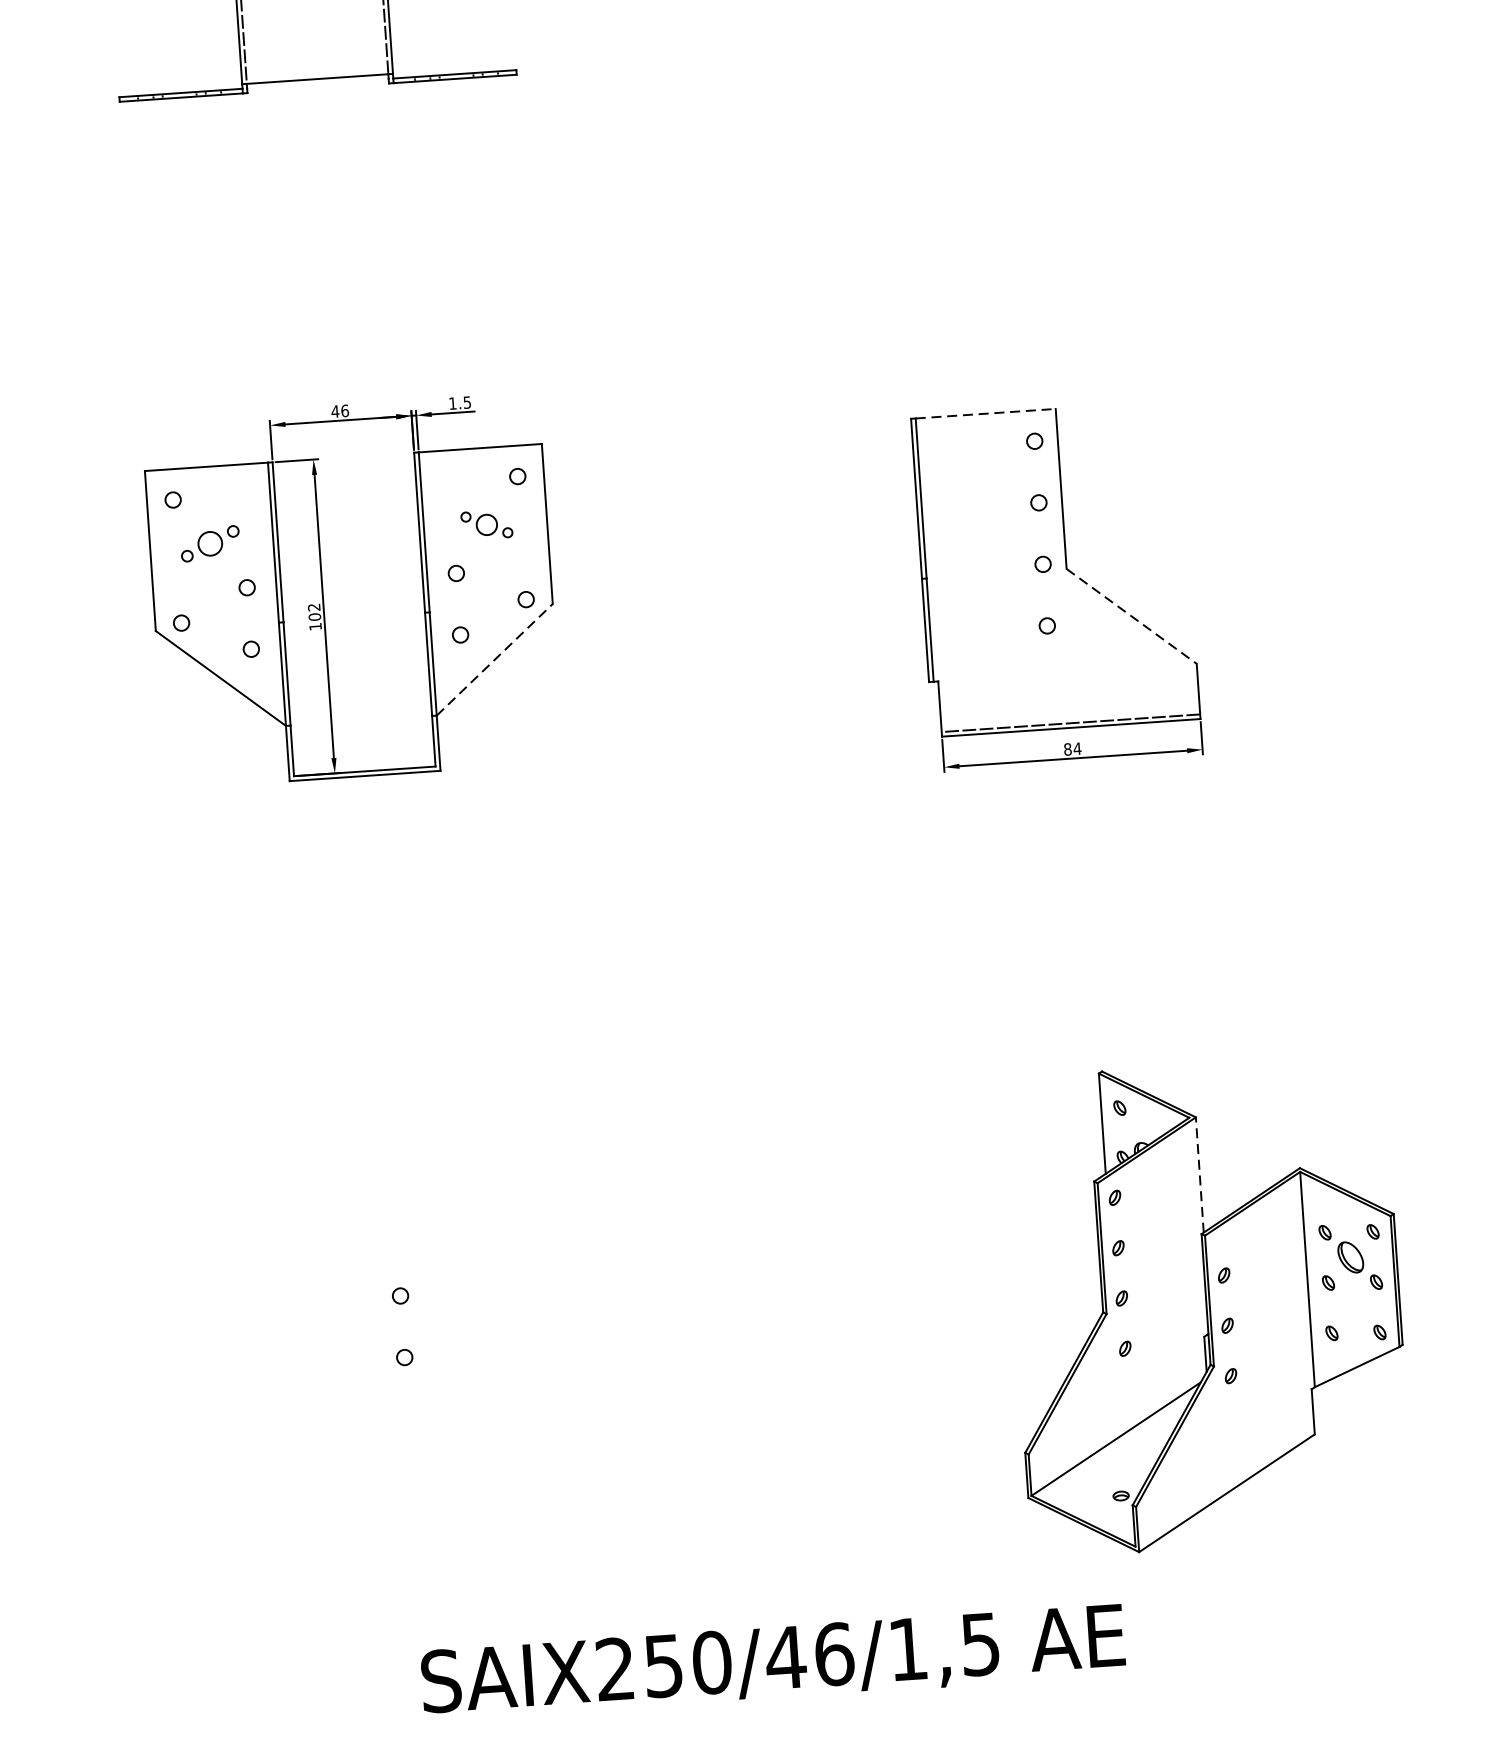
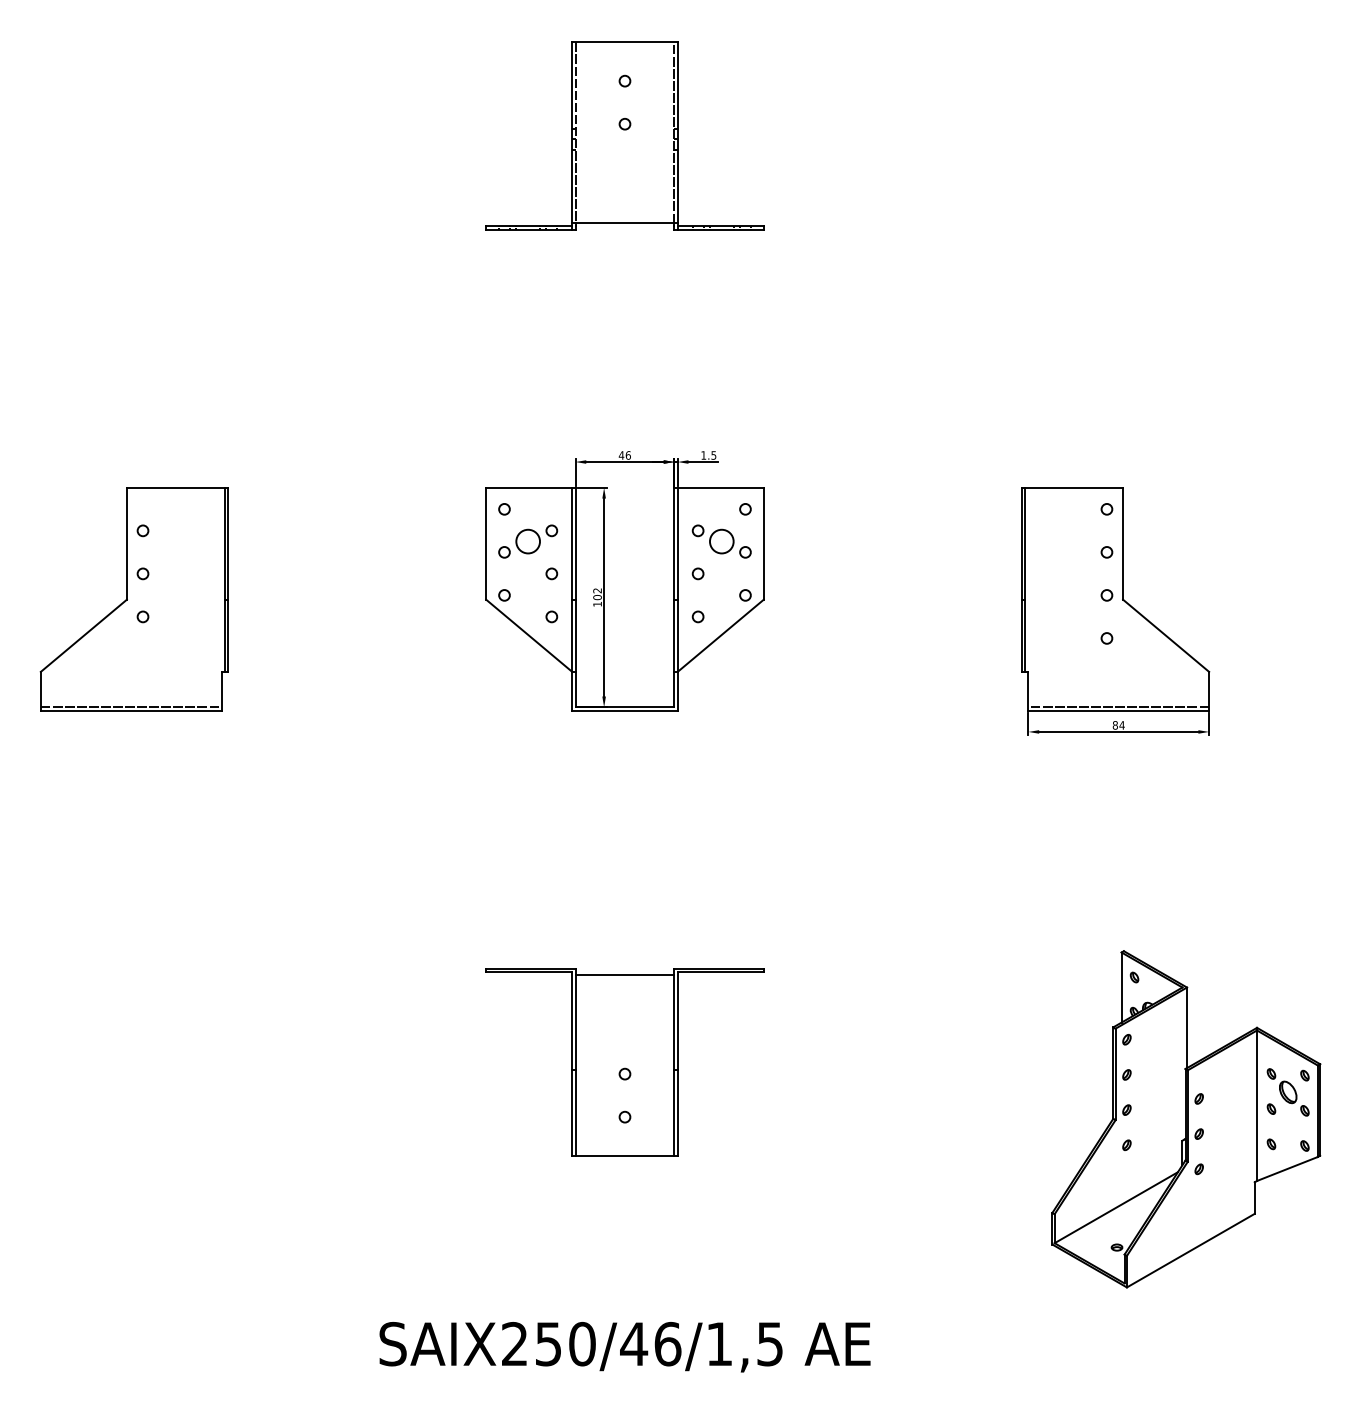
line: (986, 413) -> (1074, 487), dashed -> solid
part: (486, 524) -> (721, 541), size x1.67
part: (210, 543) -> (528, 541), size x1.43
line: (1132, 617) -> (1166, 636), dashed -> solid
line: (495, 659) -> (721, 635), dashed -> solid
line: (1200, 1174) -> (1187, 1027), dashed -> solid
part: (398, 1279) -> (624, 1062), added
text: (772, 1663) -> (624, 1347), moved

